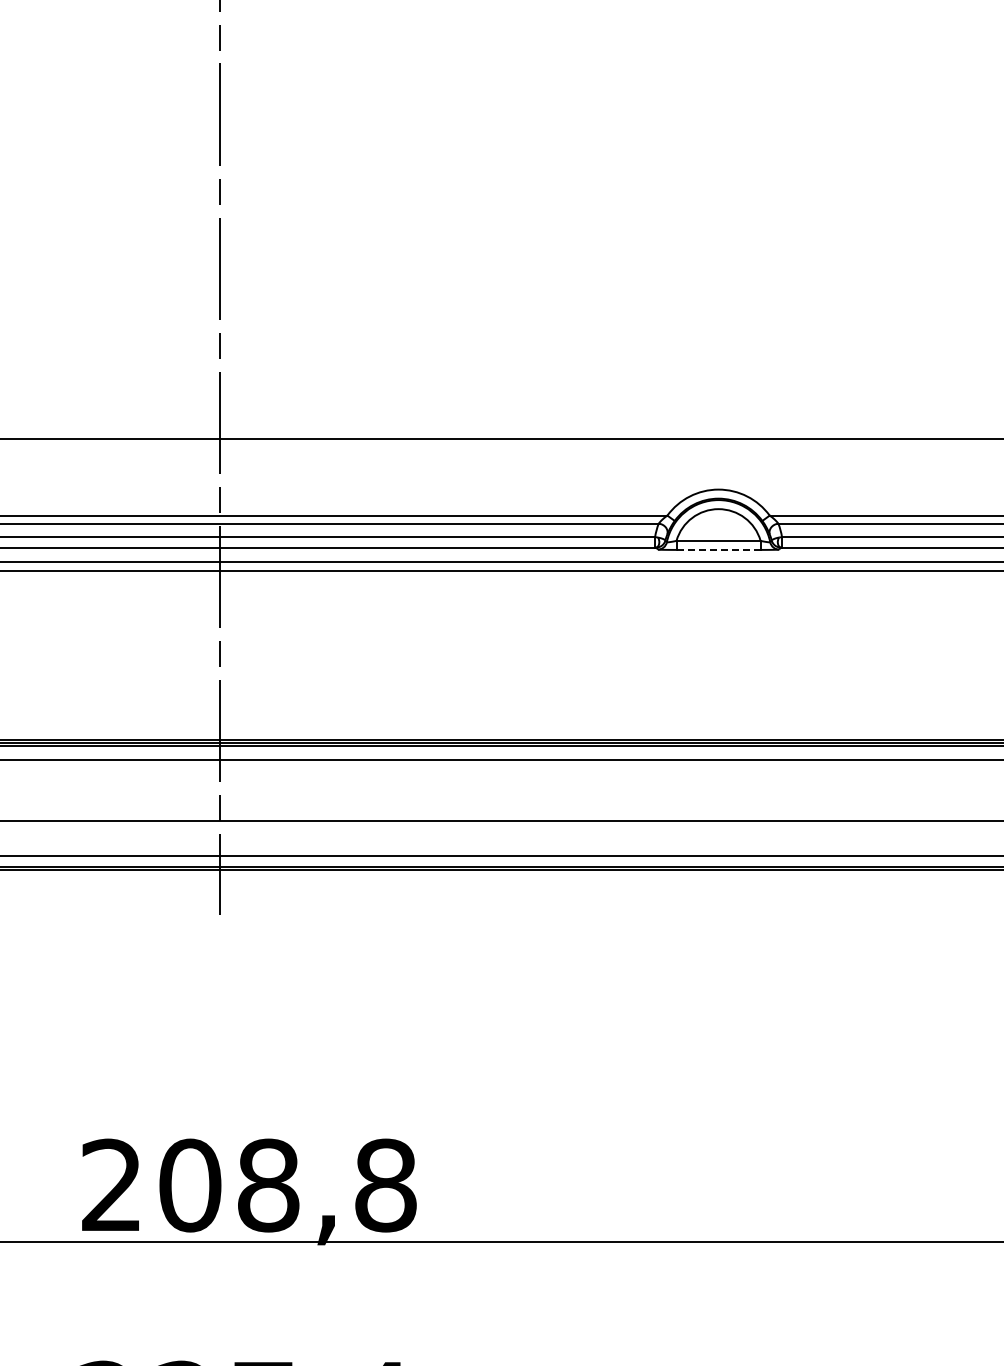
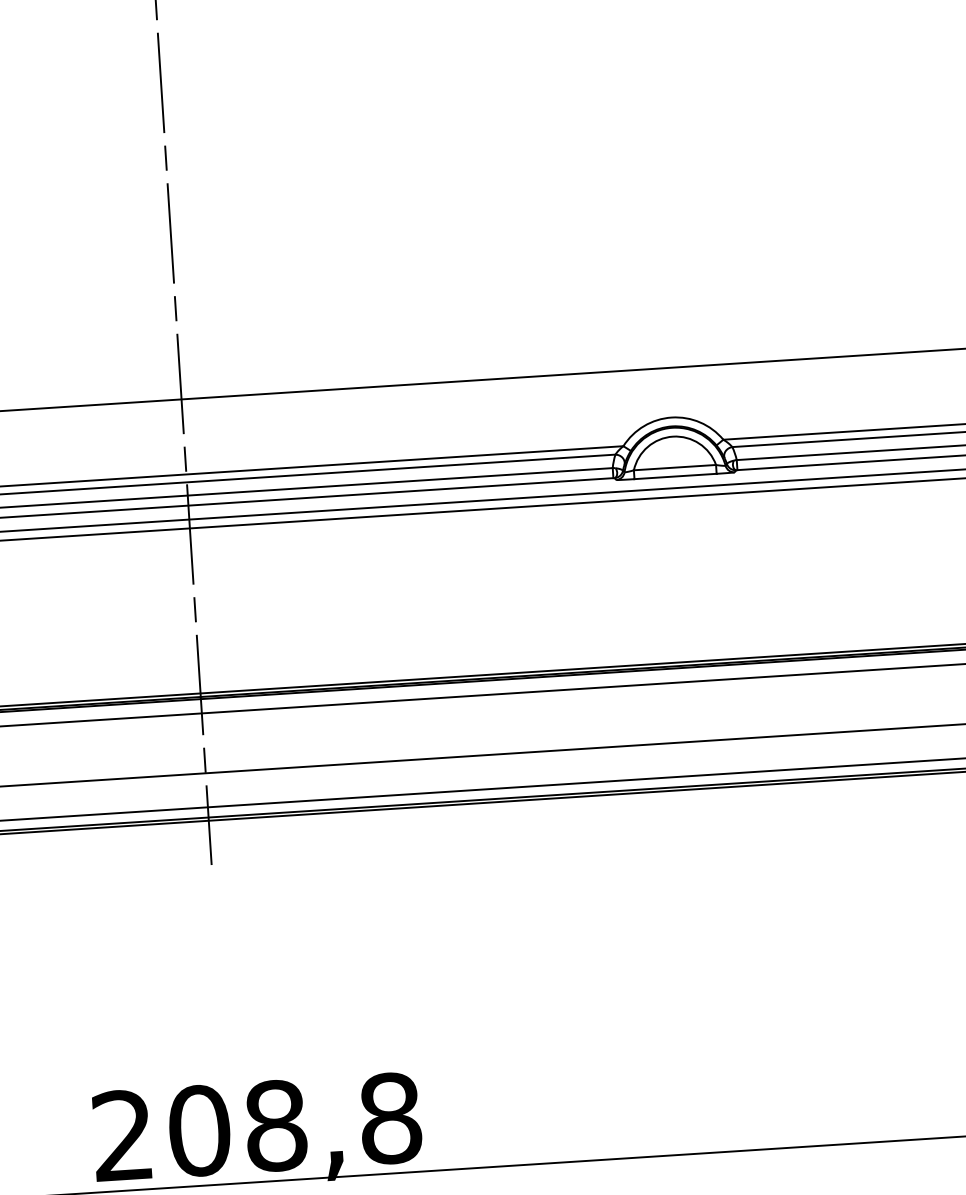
line: (719, 549) -> (676, 476), dashed -> solid

